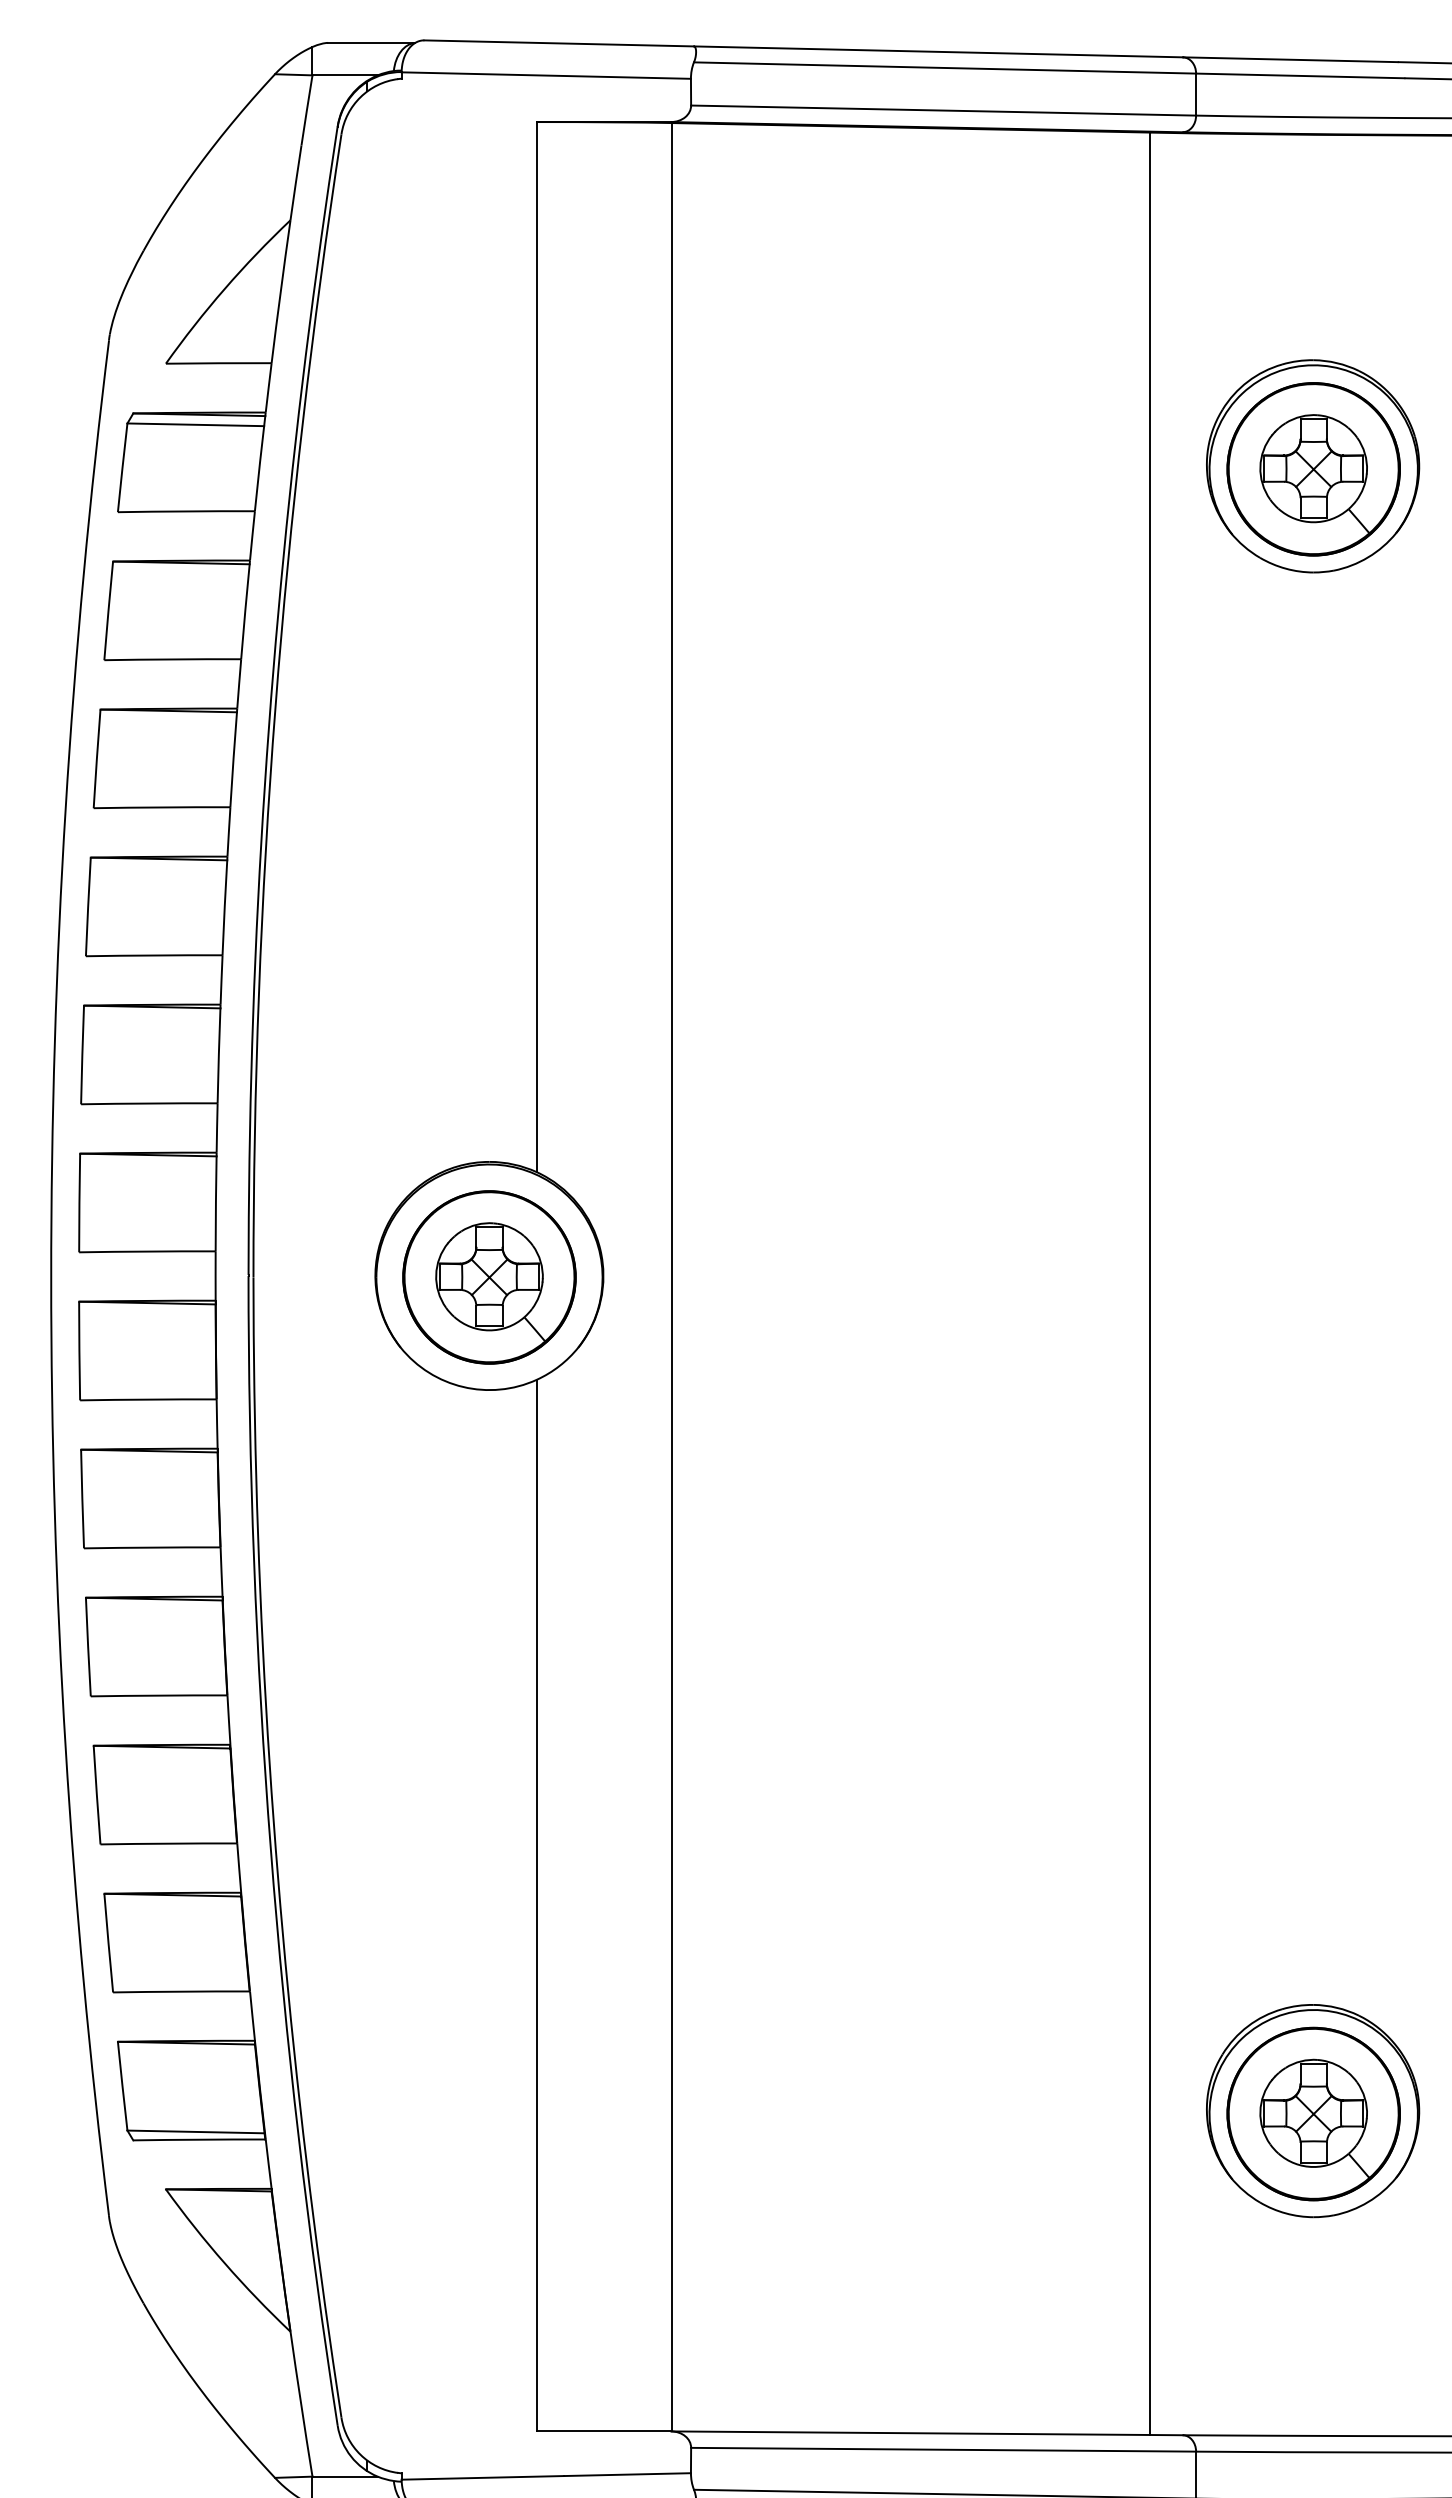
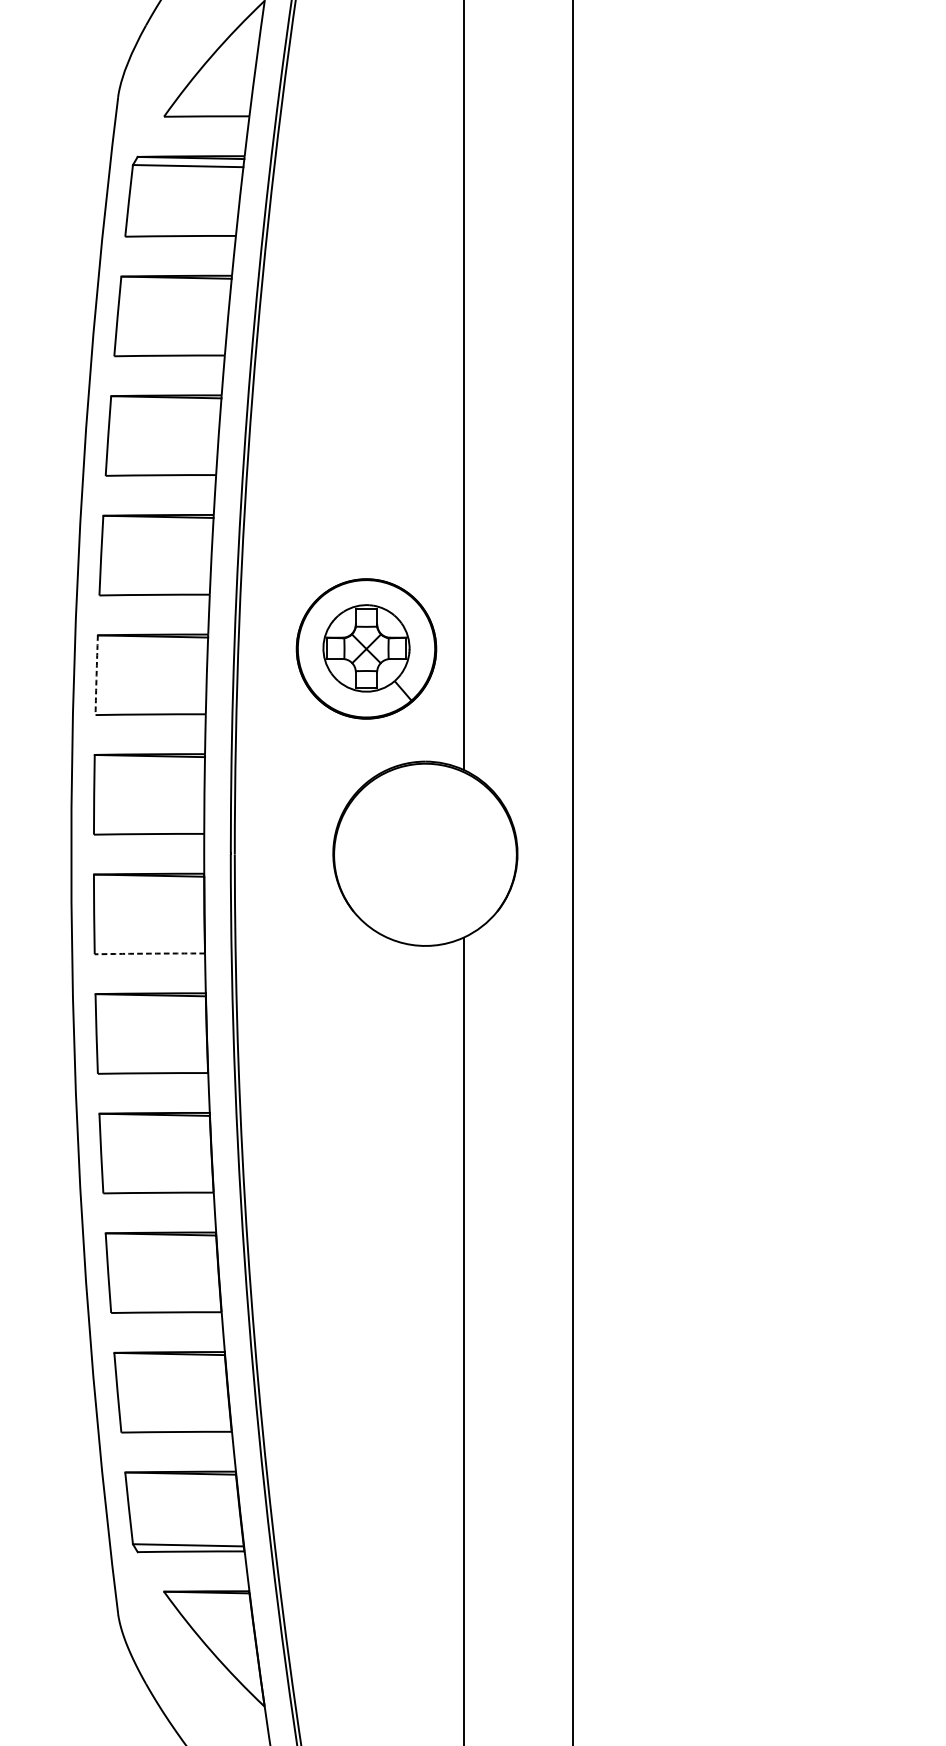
arc: (82, 1054) -> (96, 674), solid -> dashed
part: (489, 1277) -> (366, 648), moved
arc: (148, 1399) -> (149, 953), solid -> dashed

